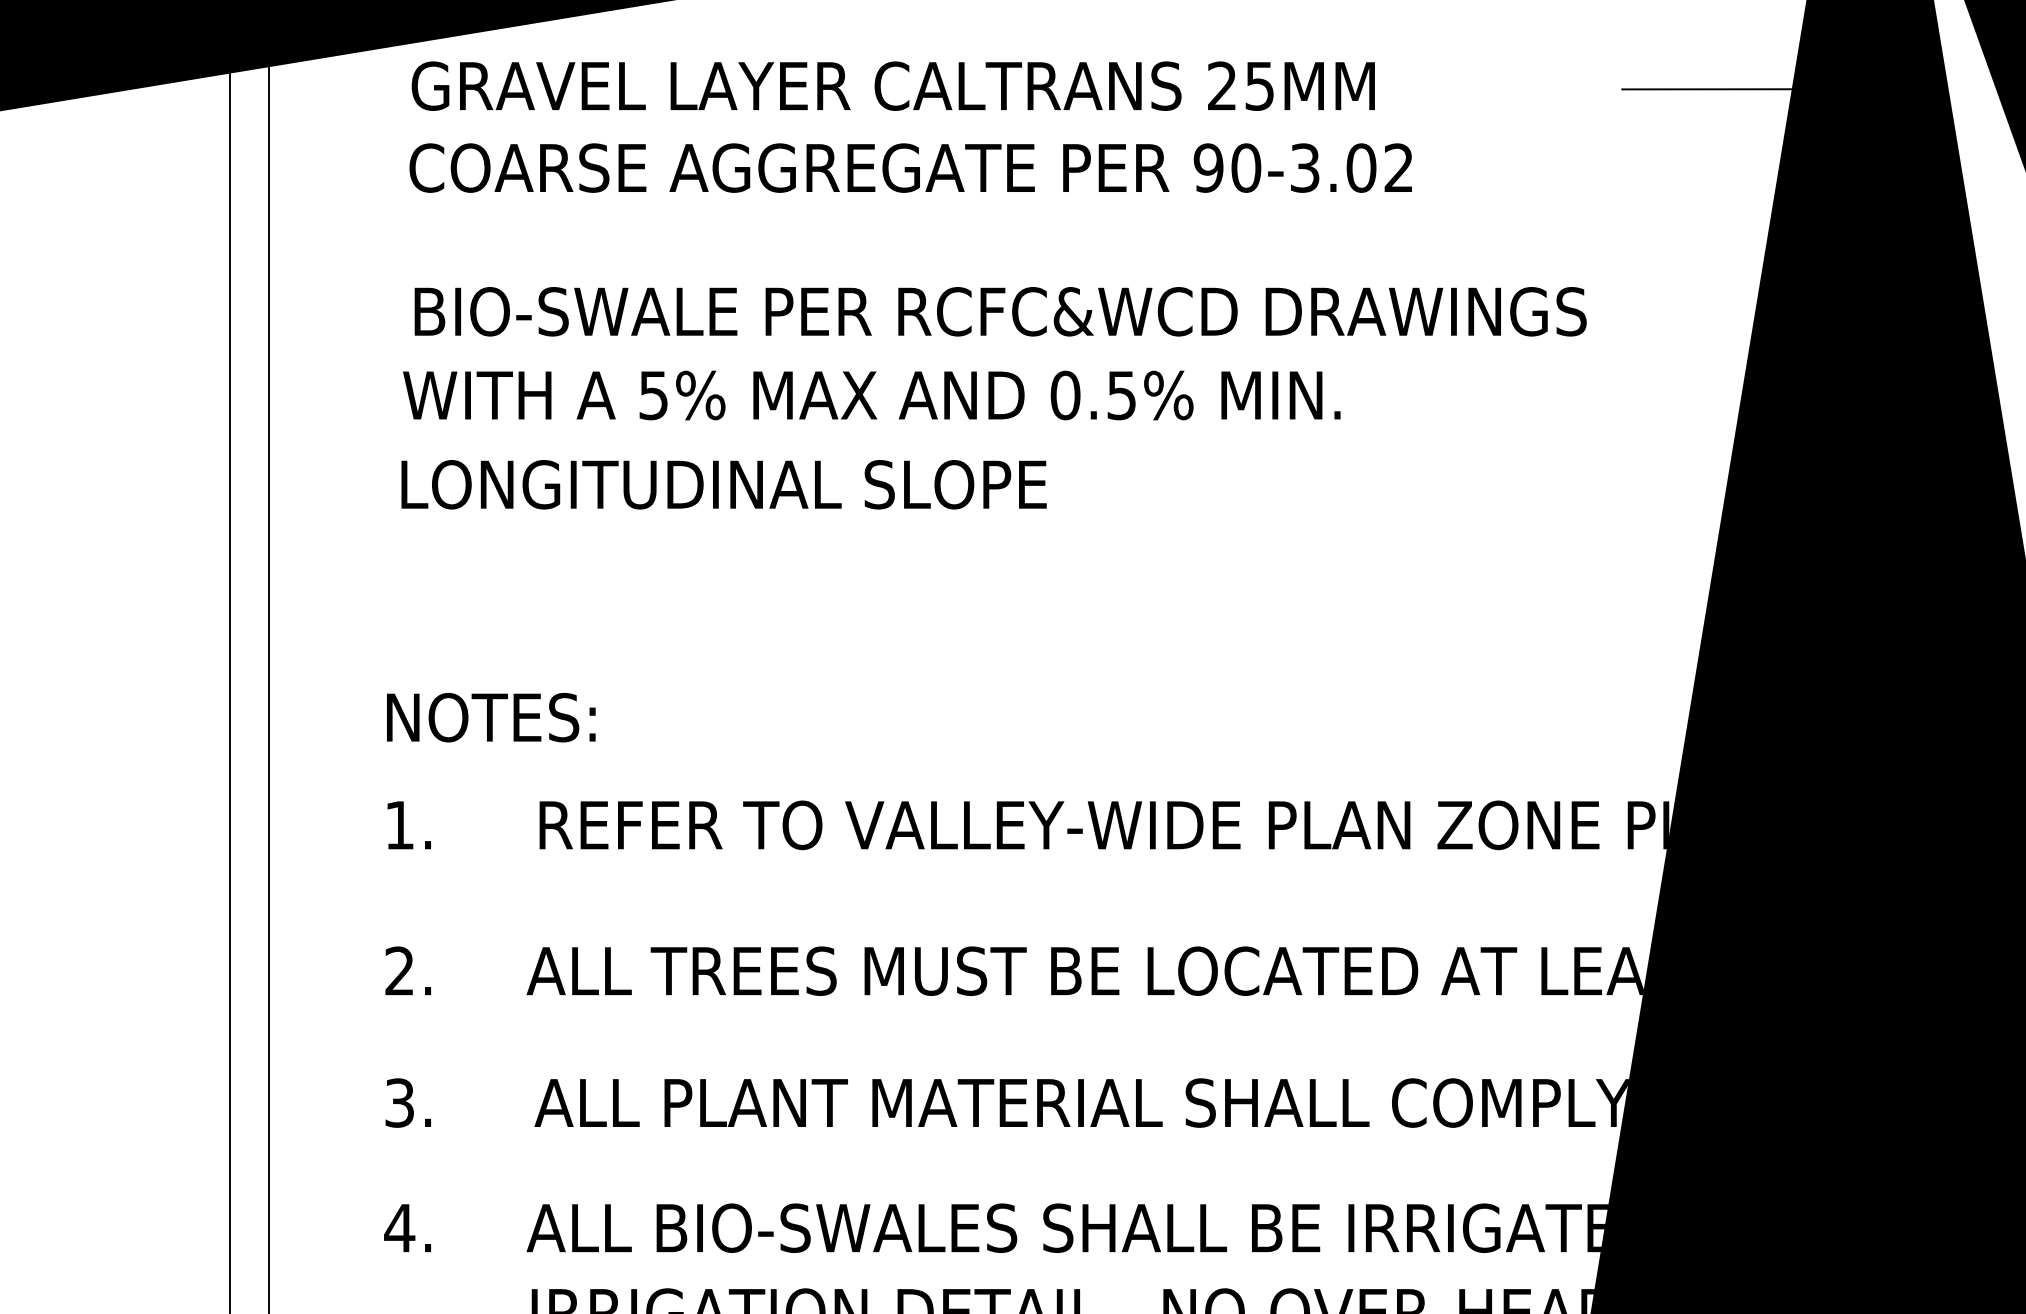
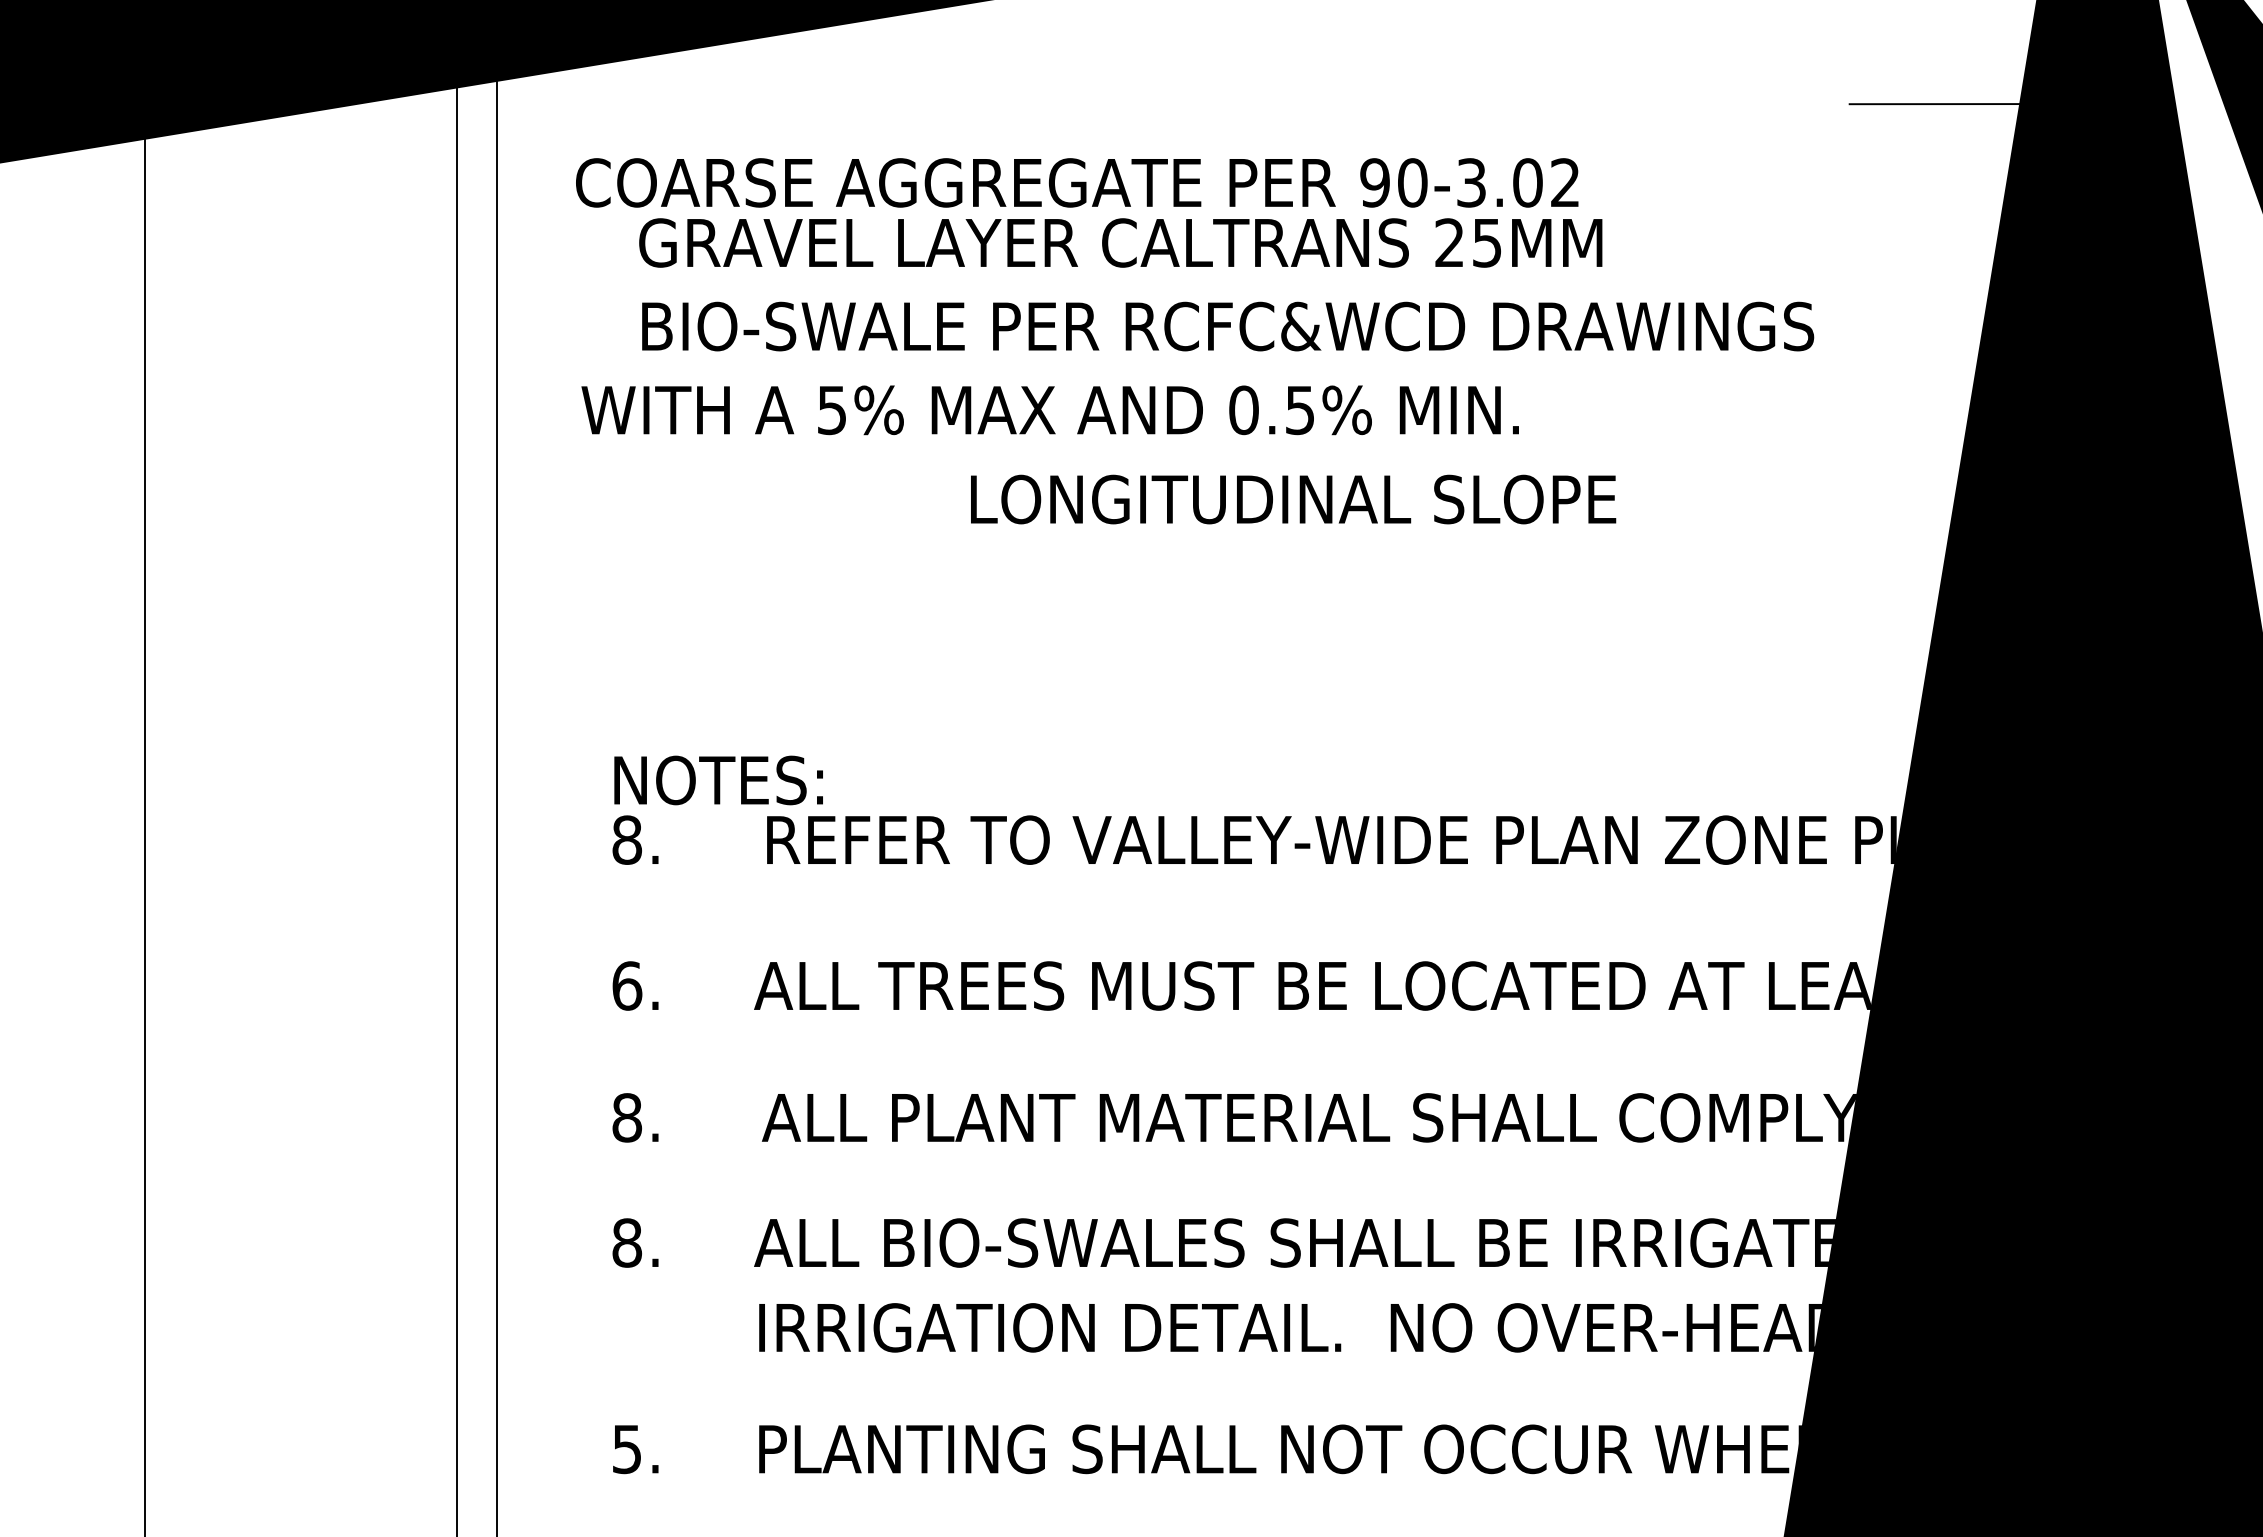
text: (893, 85) -> (1120, 242), moved
text: (911, 167) -> (1077, 182), moved
text: (871, 395) -> (1049, 410), moved
text: (724, 484) -> (1293, 499), moved
text: (491, 717) -> (718, 780), moved
text: (400, 824) -> (627, 839), 1. -> 8.
text: (400, 970) -> (627, 985), 2. -> 6.
text: (400, 1102) -> (627, 1117), 3. -> 8.
text: (399, 1227) -> (626, 1242), 4. -> 8.

